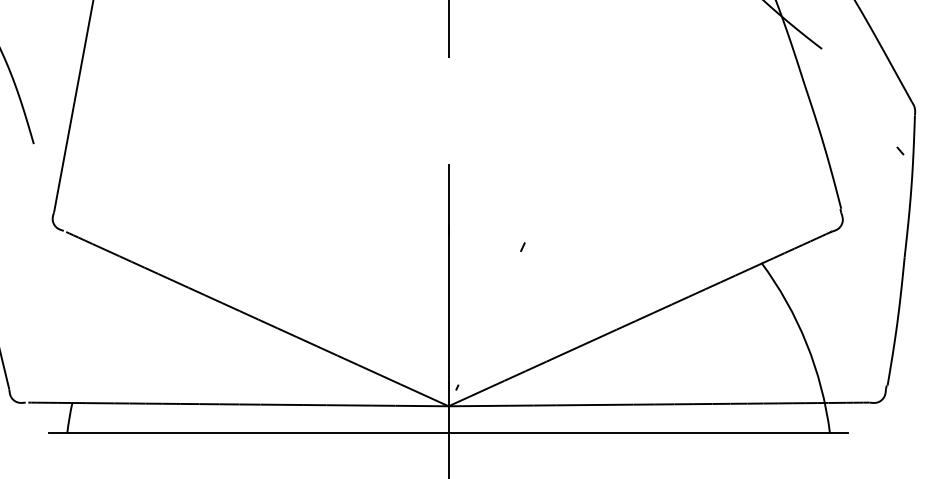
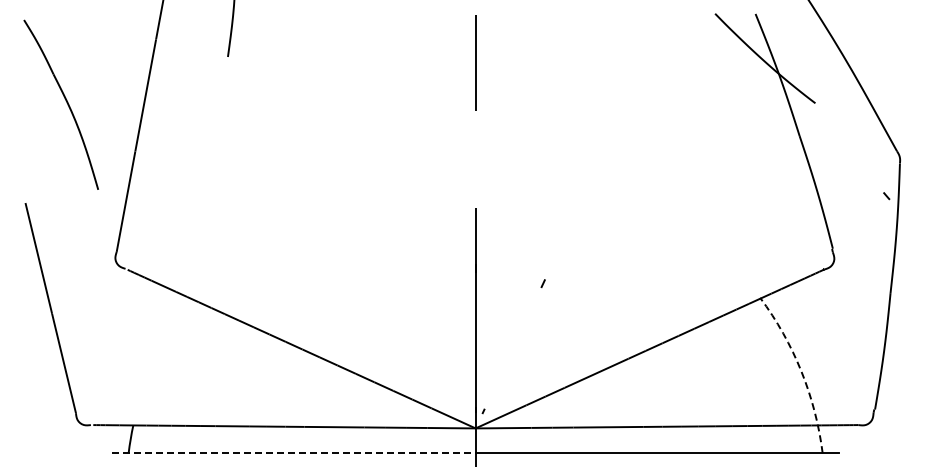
arc: (806, 343) -> (801, 371), solid -> dashed
line: (249, 433) -> (294, 453), solid -> dashed

